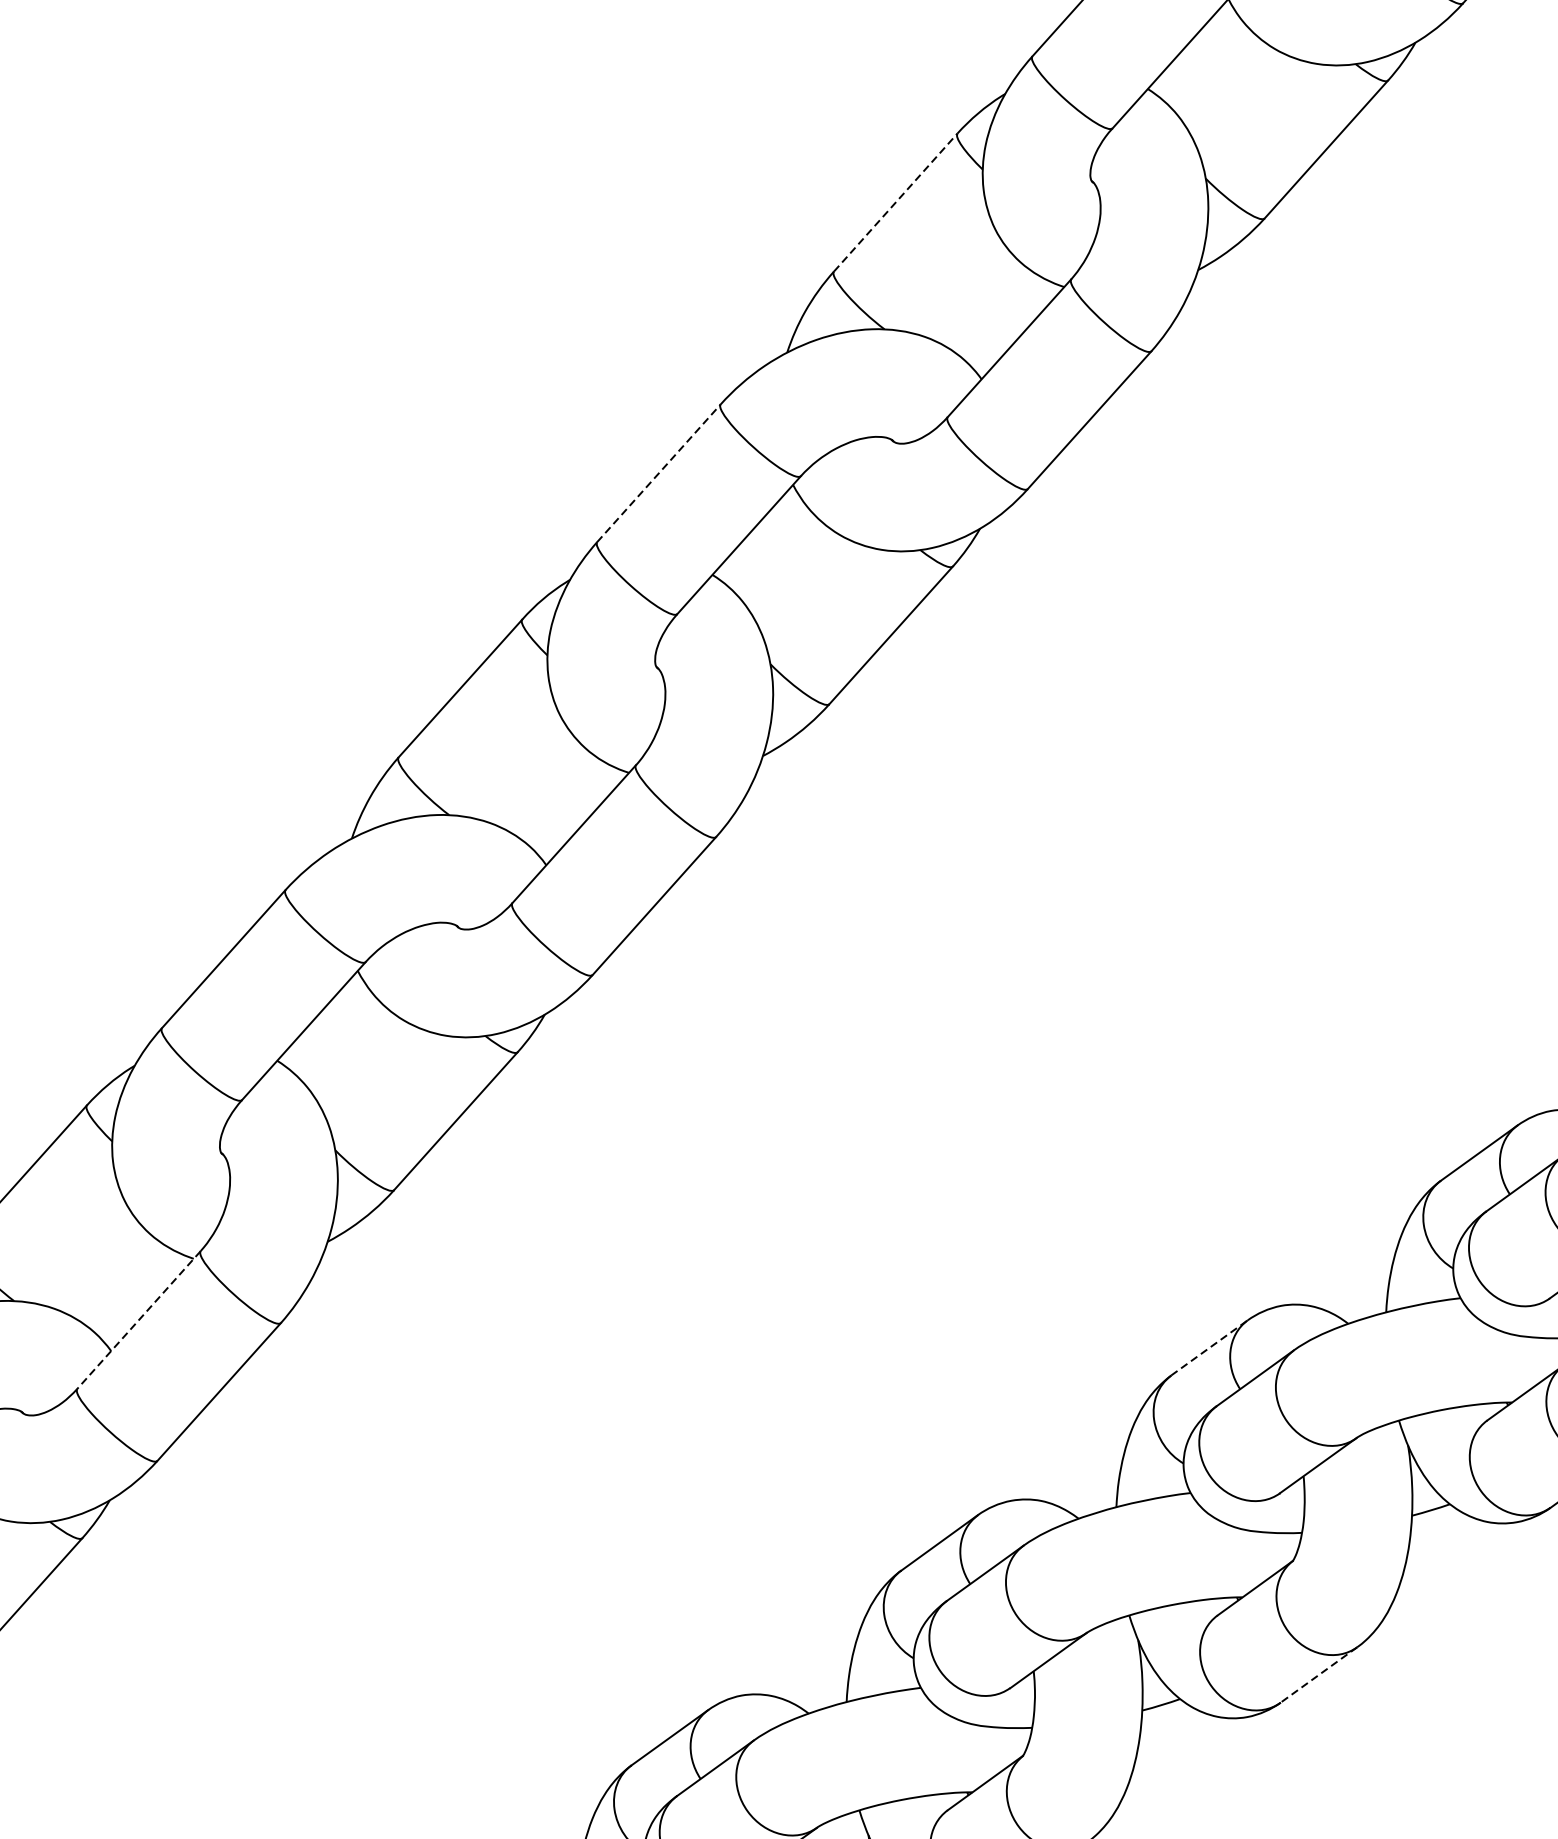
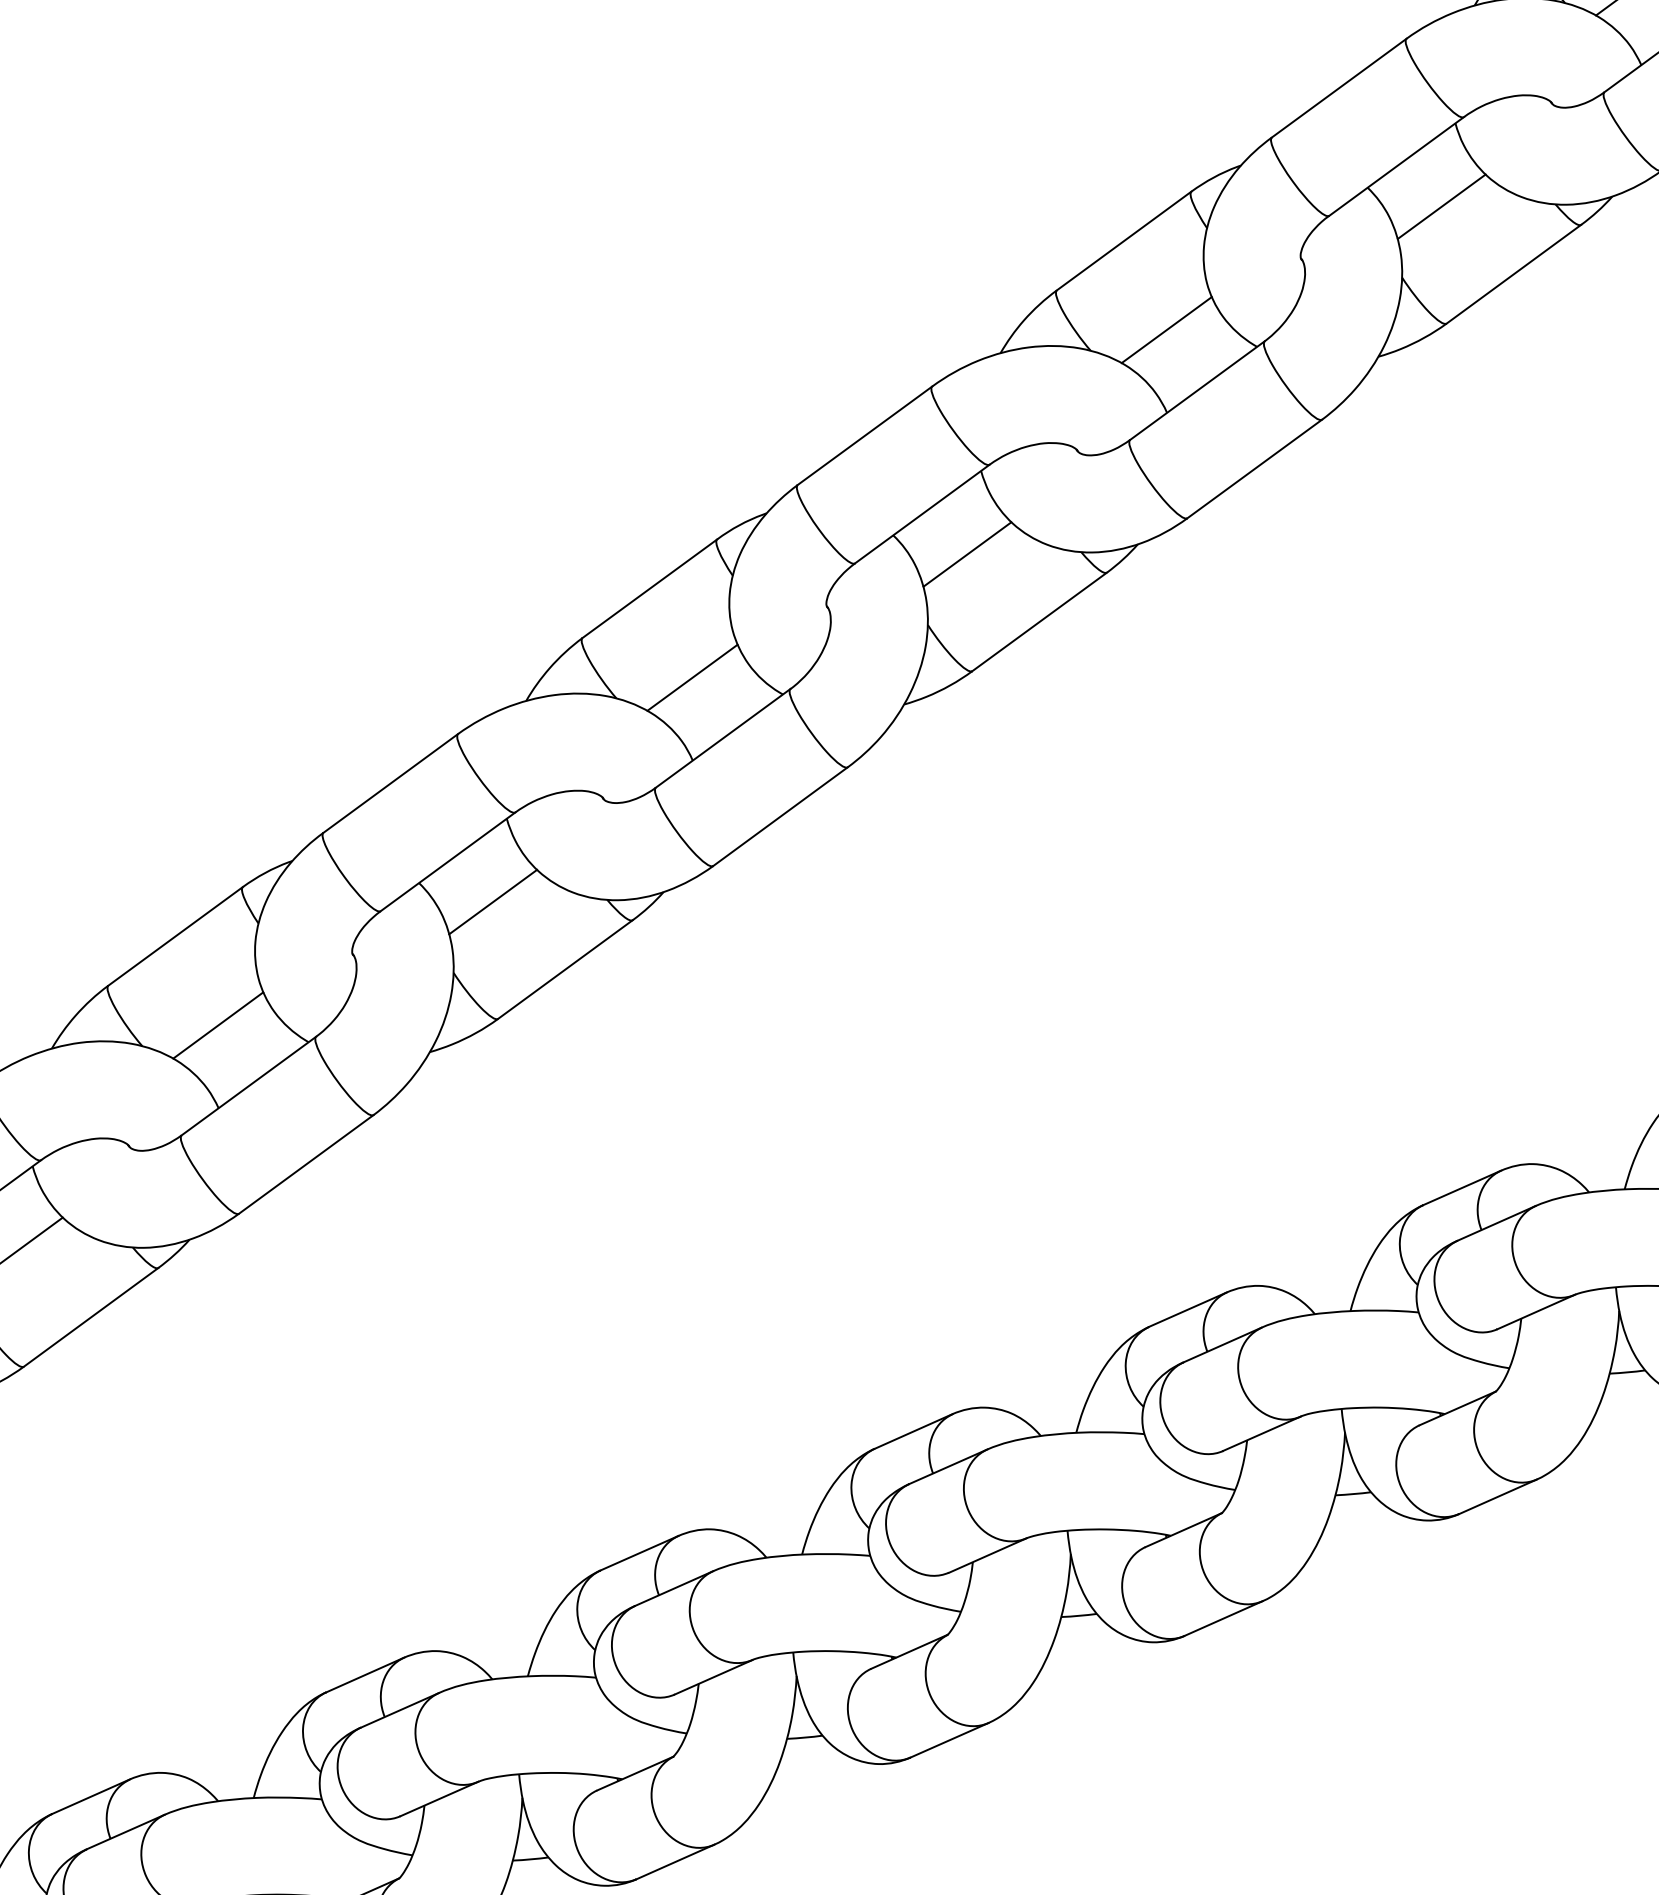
line: (1232, 92) -> (1441, 206), added
line: (895, 201) -> (1124, 240), dashed -> solid
line: (962, 290) -> (1166, 330), added
line: (659, 472) -> (865, 435), dashed -> solid
line: (797, 578) -> (967, 554), added
line: (527, 775) -> (692, 677), added
line: (362, 1063) -> (493, 901), added
line: (92, 1261) -> (218, 1025), added
line: (138, 1320) -> (248, 1086), dashed -> solid
line: (1209, 1347) -> (1188, 1309), dashed -> solid
line: (1318, 1675) -> (1223, 1618), dashed -> solid

